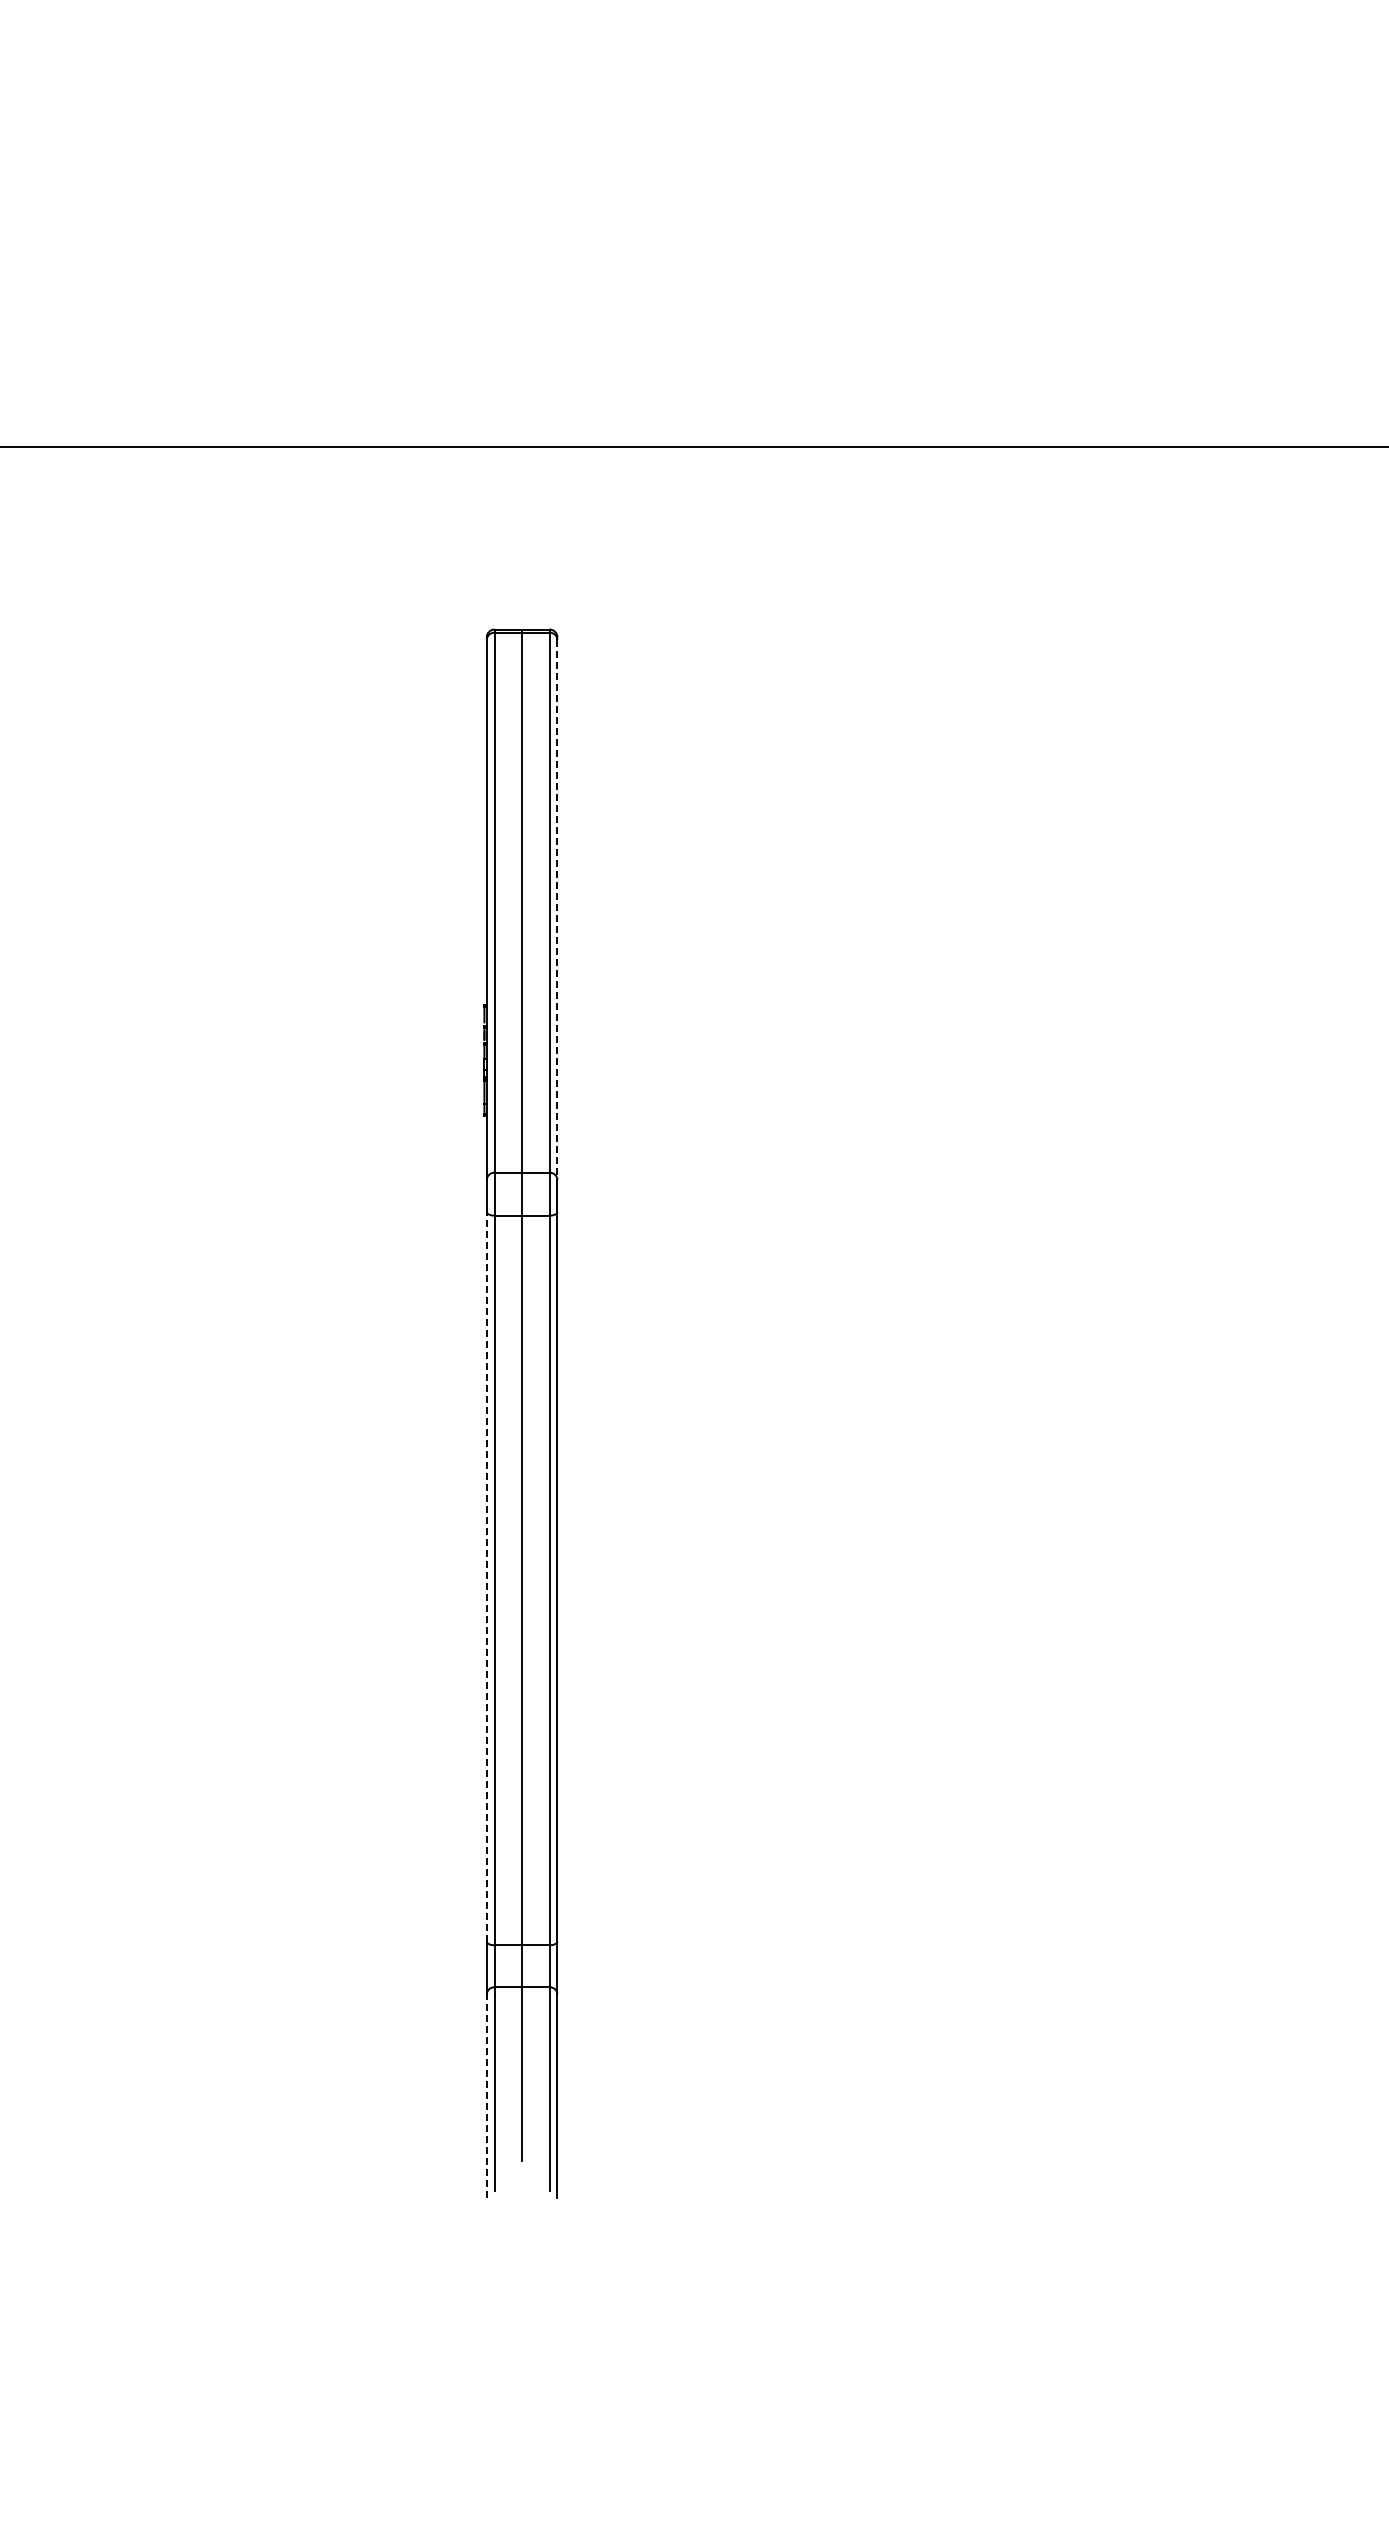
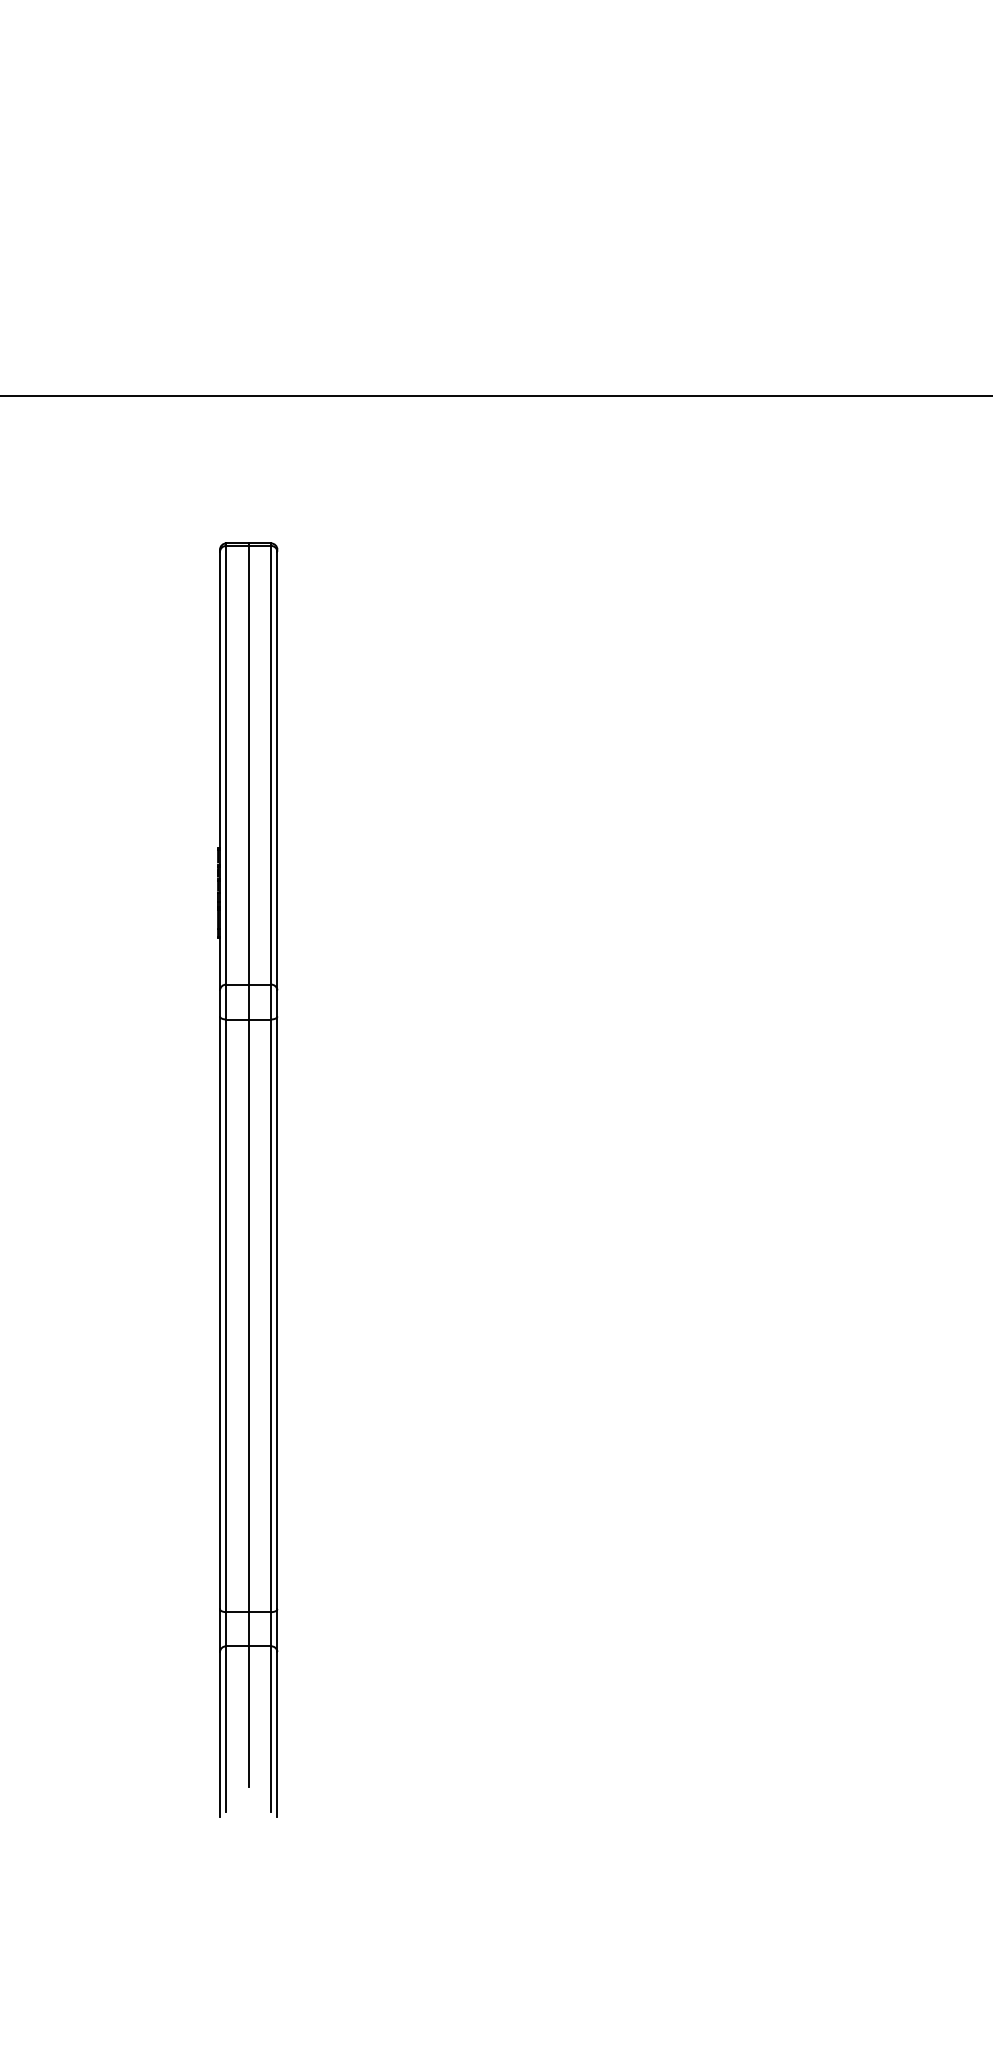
line: (557, 910) -> (277, 771), dashed -> solid
line: (486, 1576) -> (219, 1312), dashed -> solid
line: (486, 2095) -> (219, 1734), dashed -> solid

